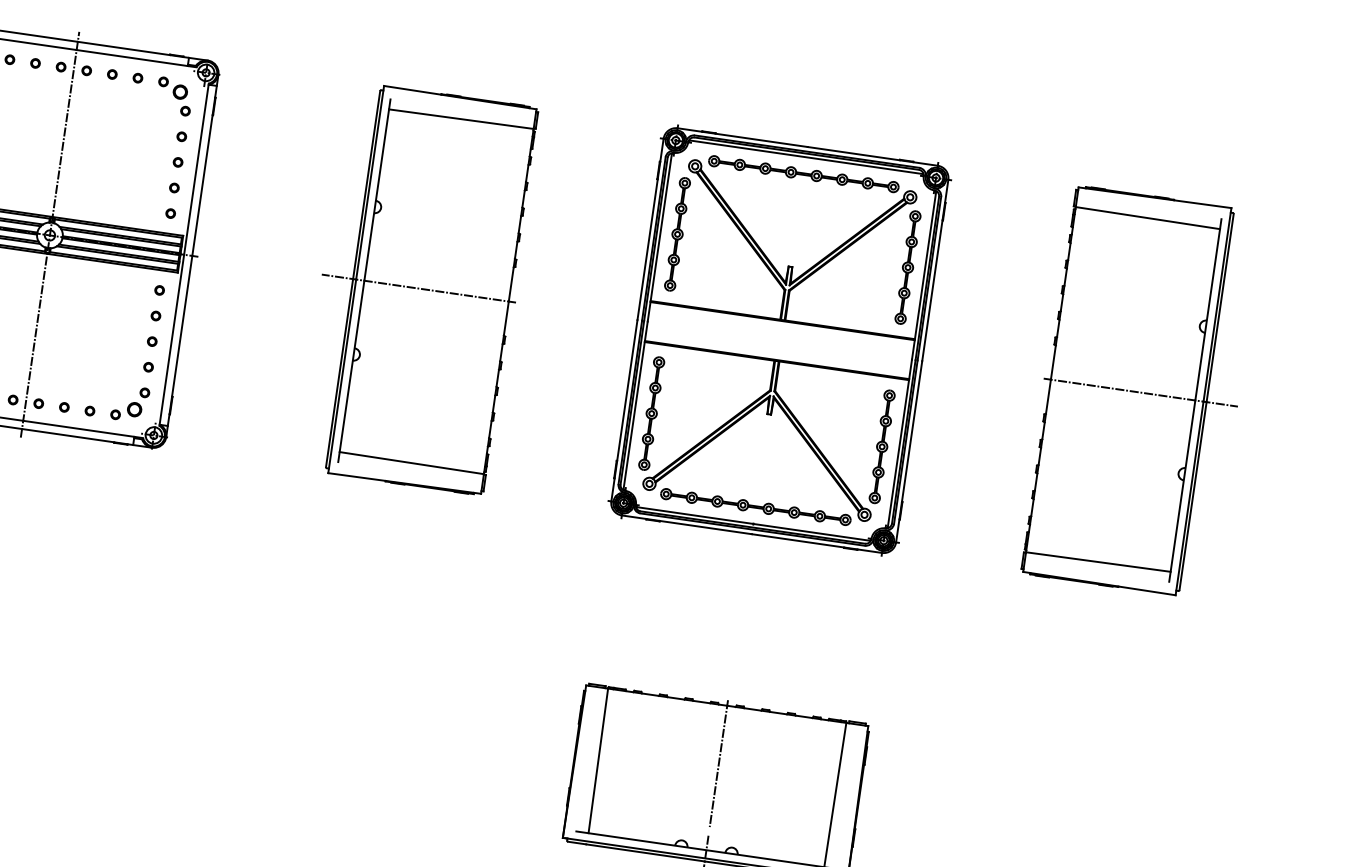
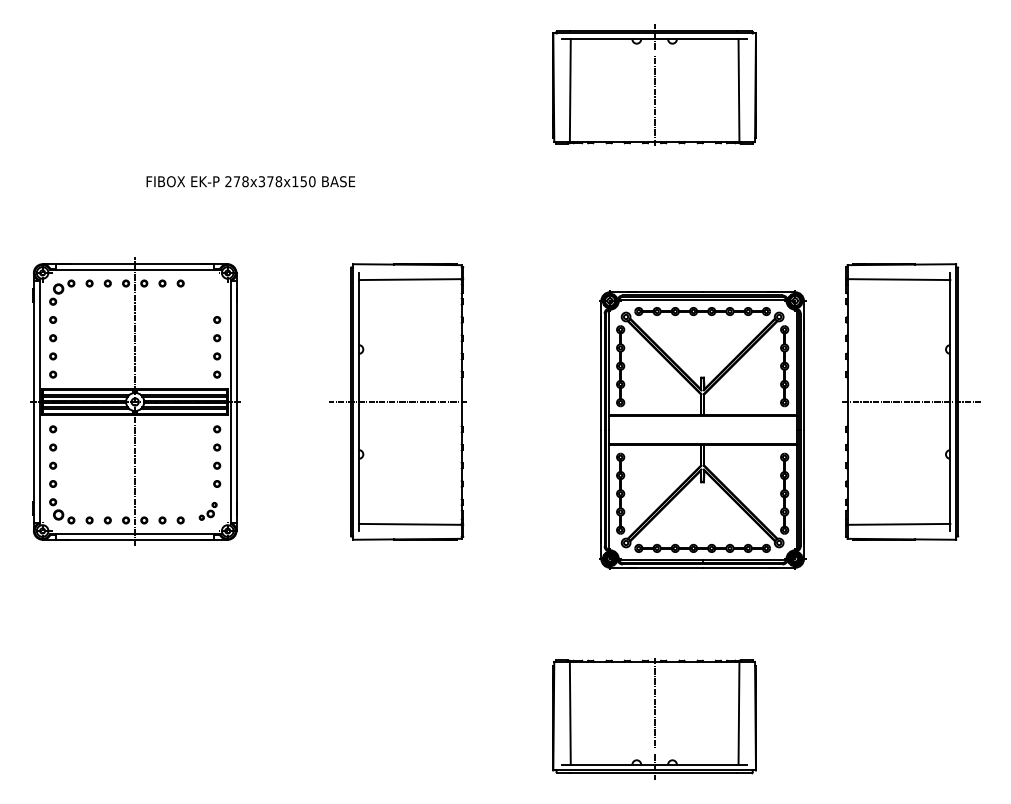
part: (175, 96) -> (208, 292), removed
part: (779, 339) -> (702, 429), moved
part: (130, 404) -> (208, 511), size x0.7

